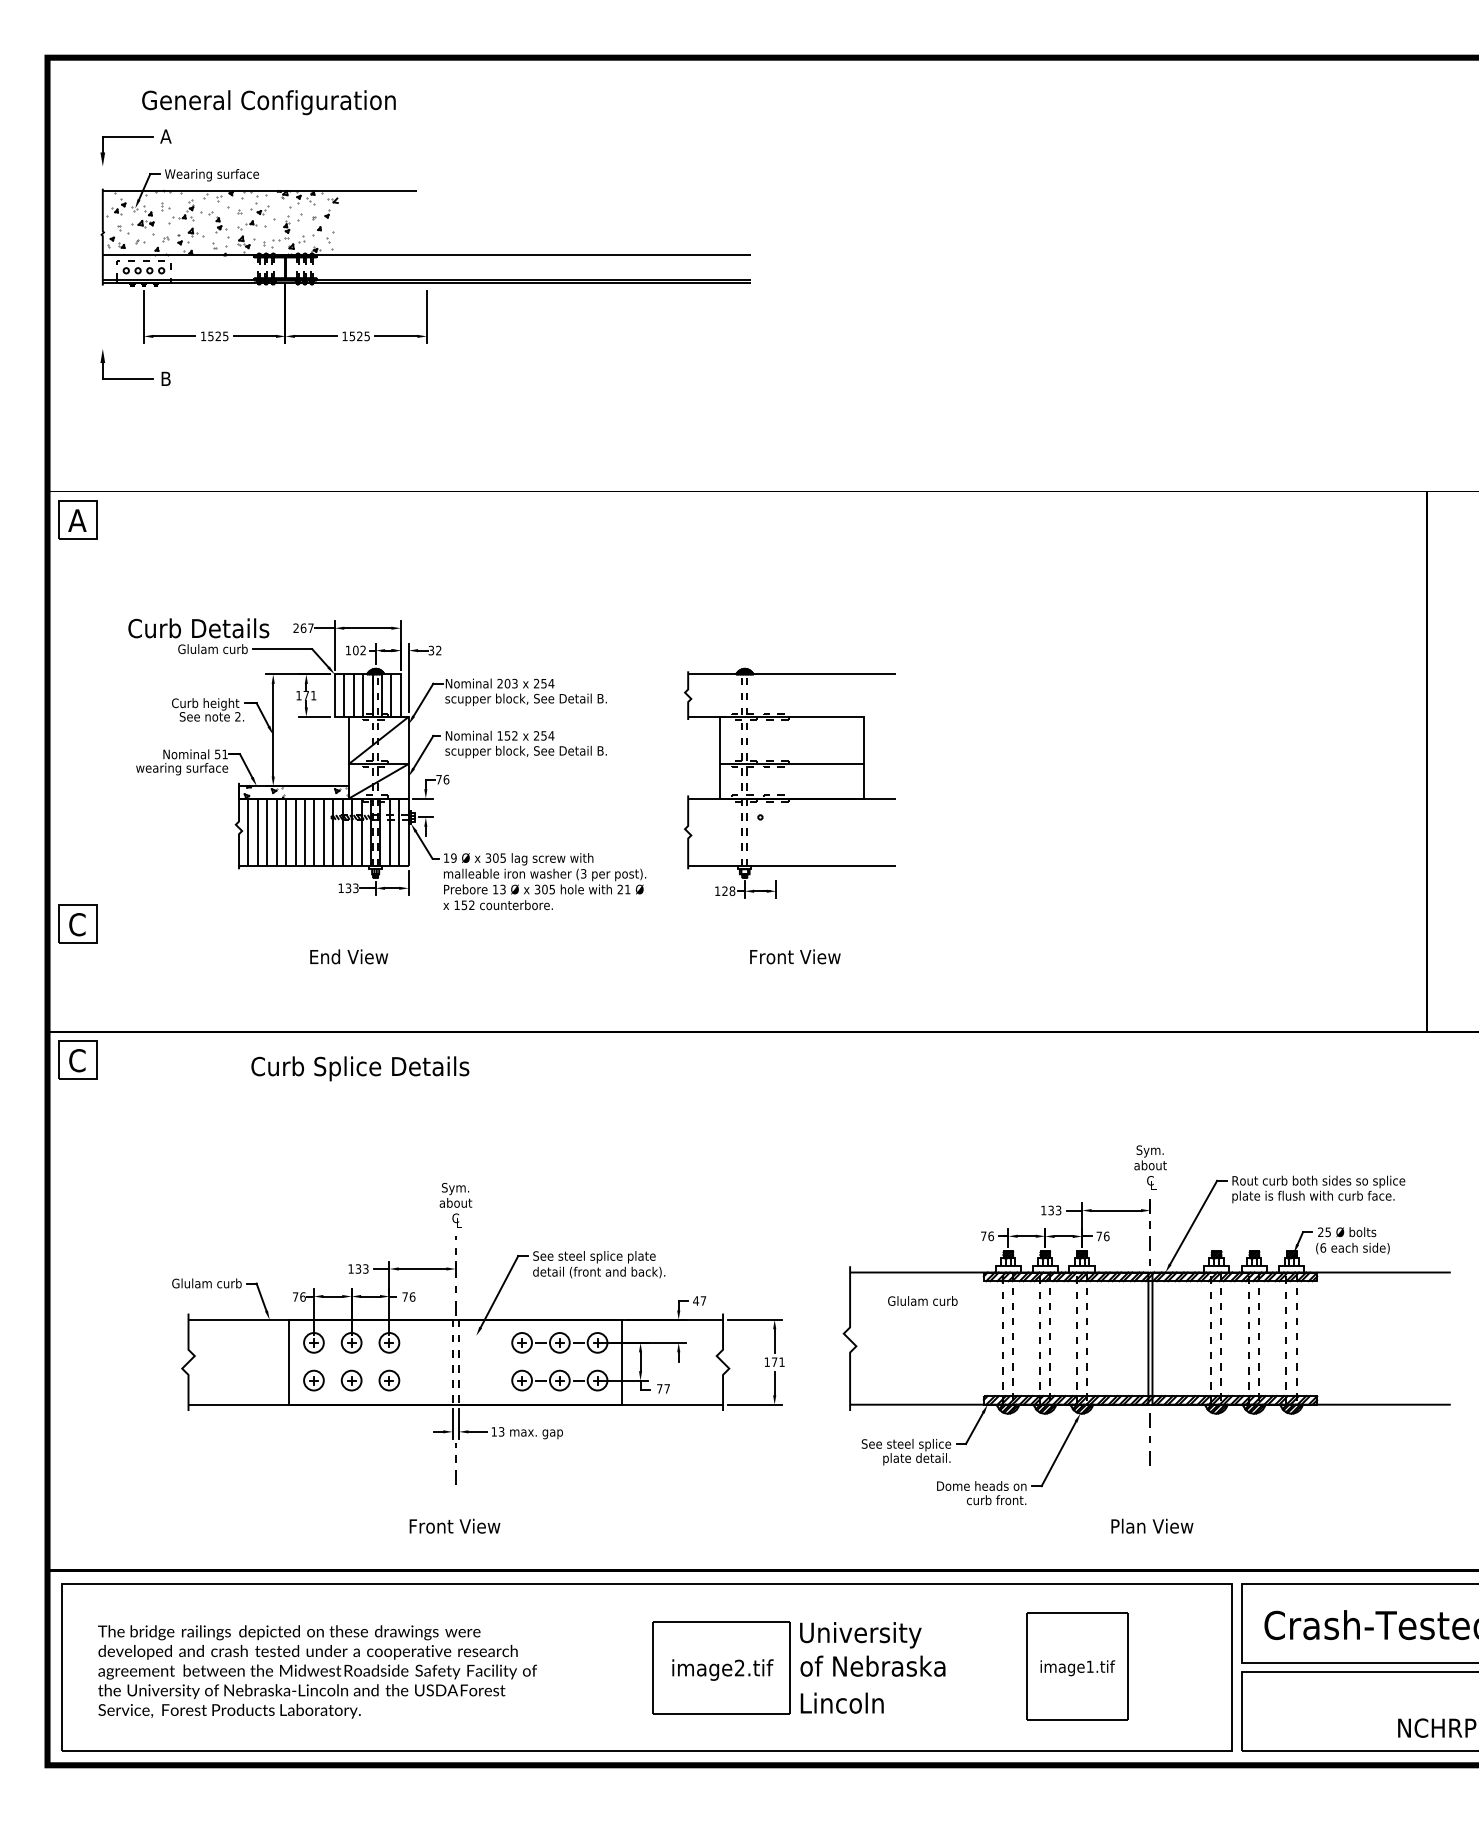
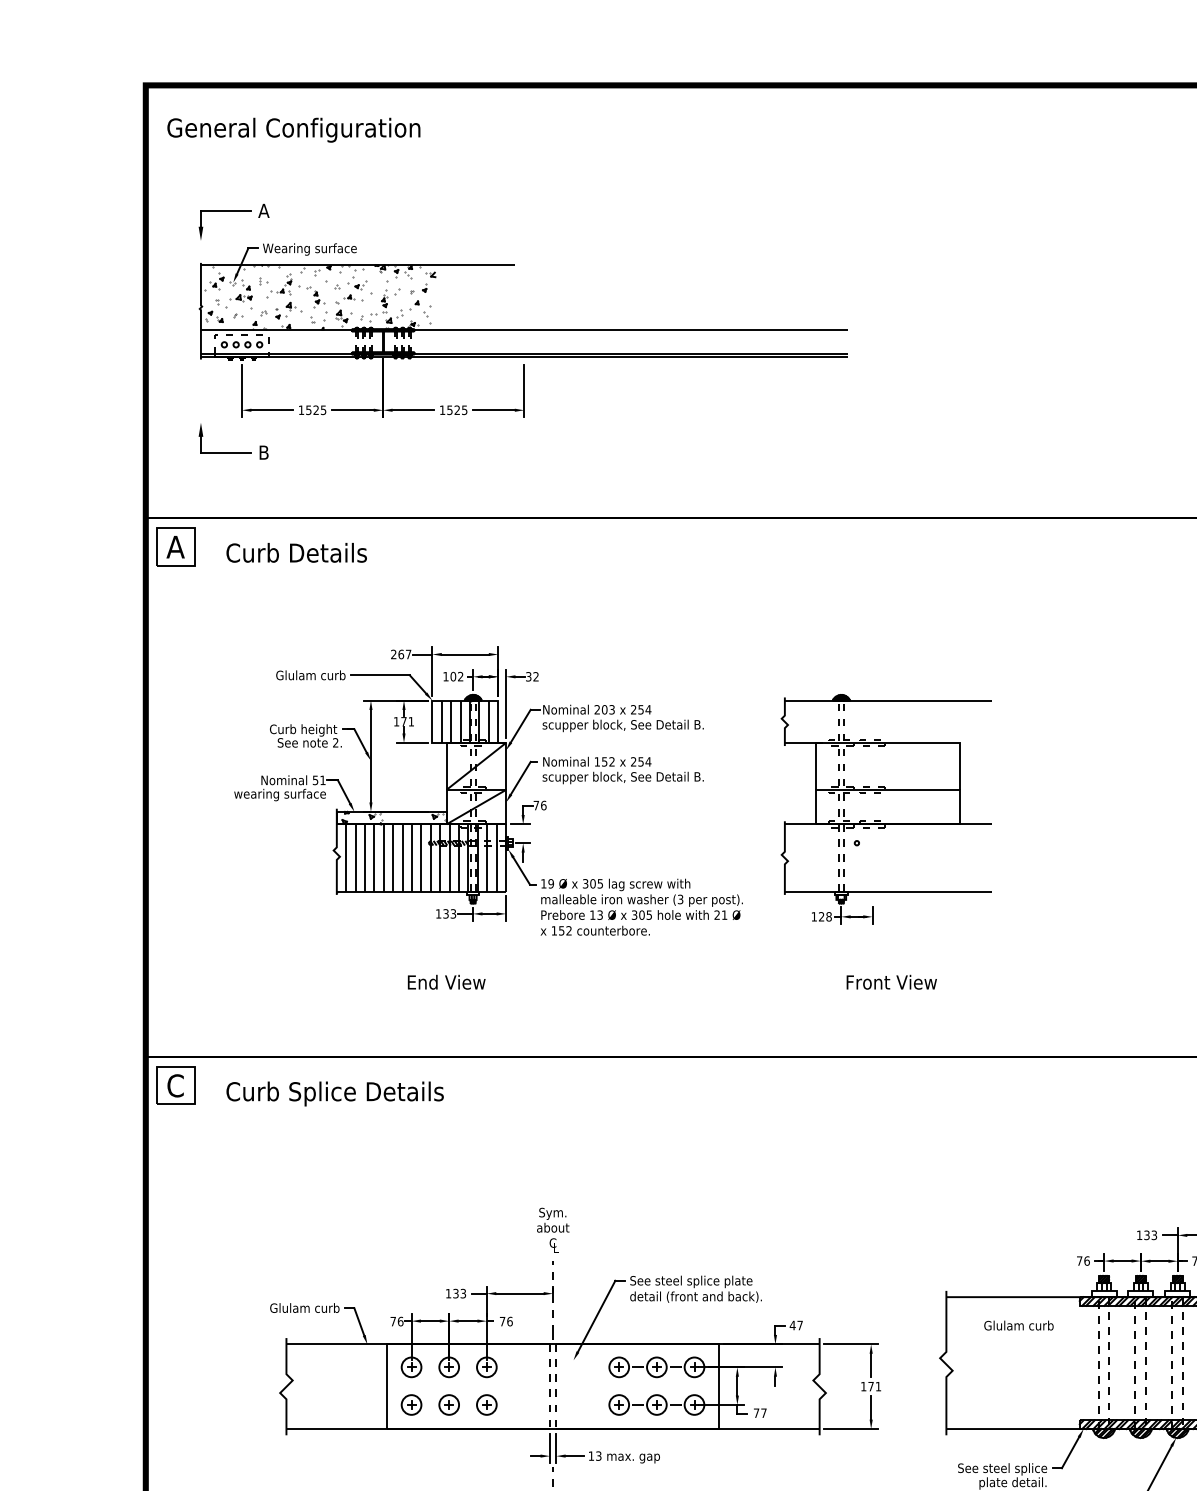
text: (268, 102) -> (293, 130), moved
part: (425, 257) -> (522, 331), moved
text: (198, 628) -> (296, 553), moved
part: (77, 923) -> (175, 949), removed
text: (360, 1068) -> (335, 1093), moved

